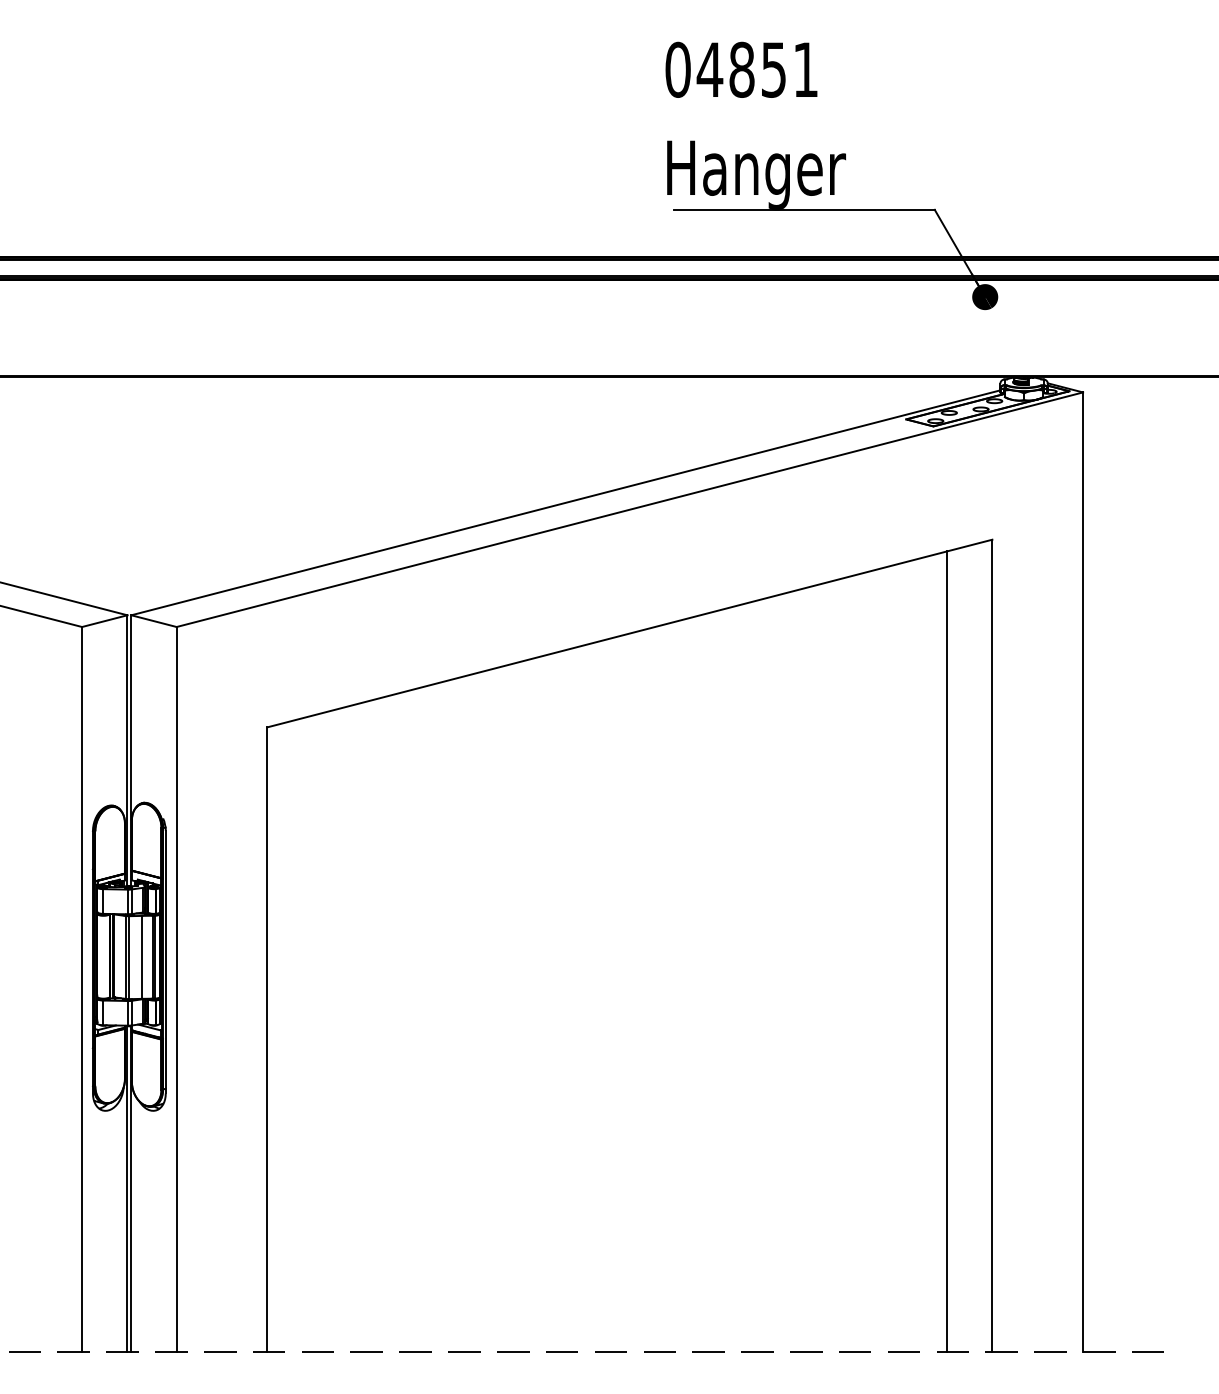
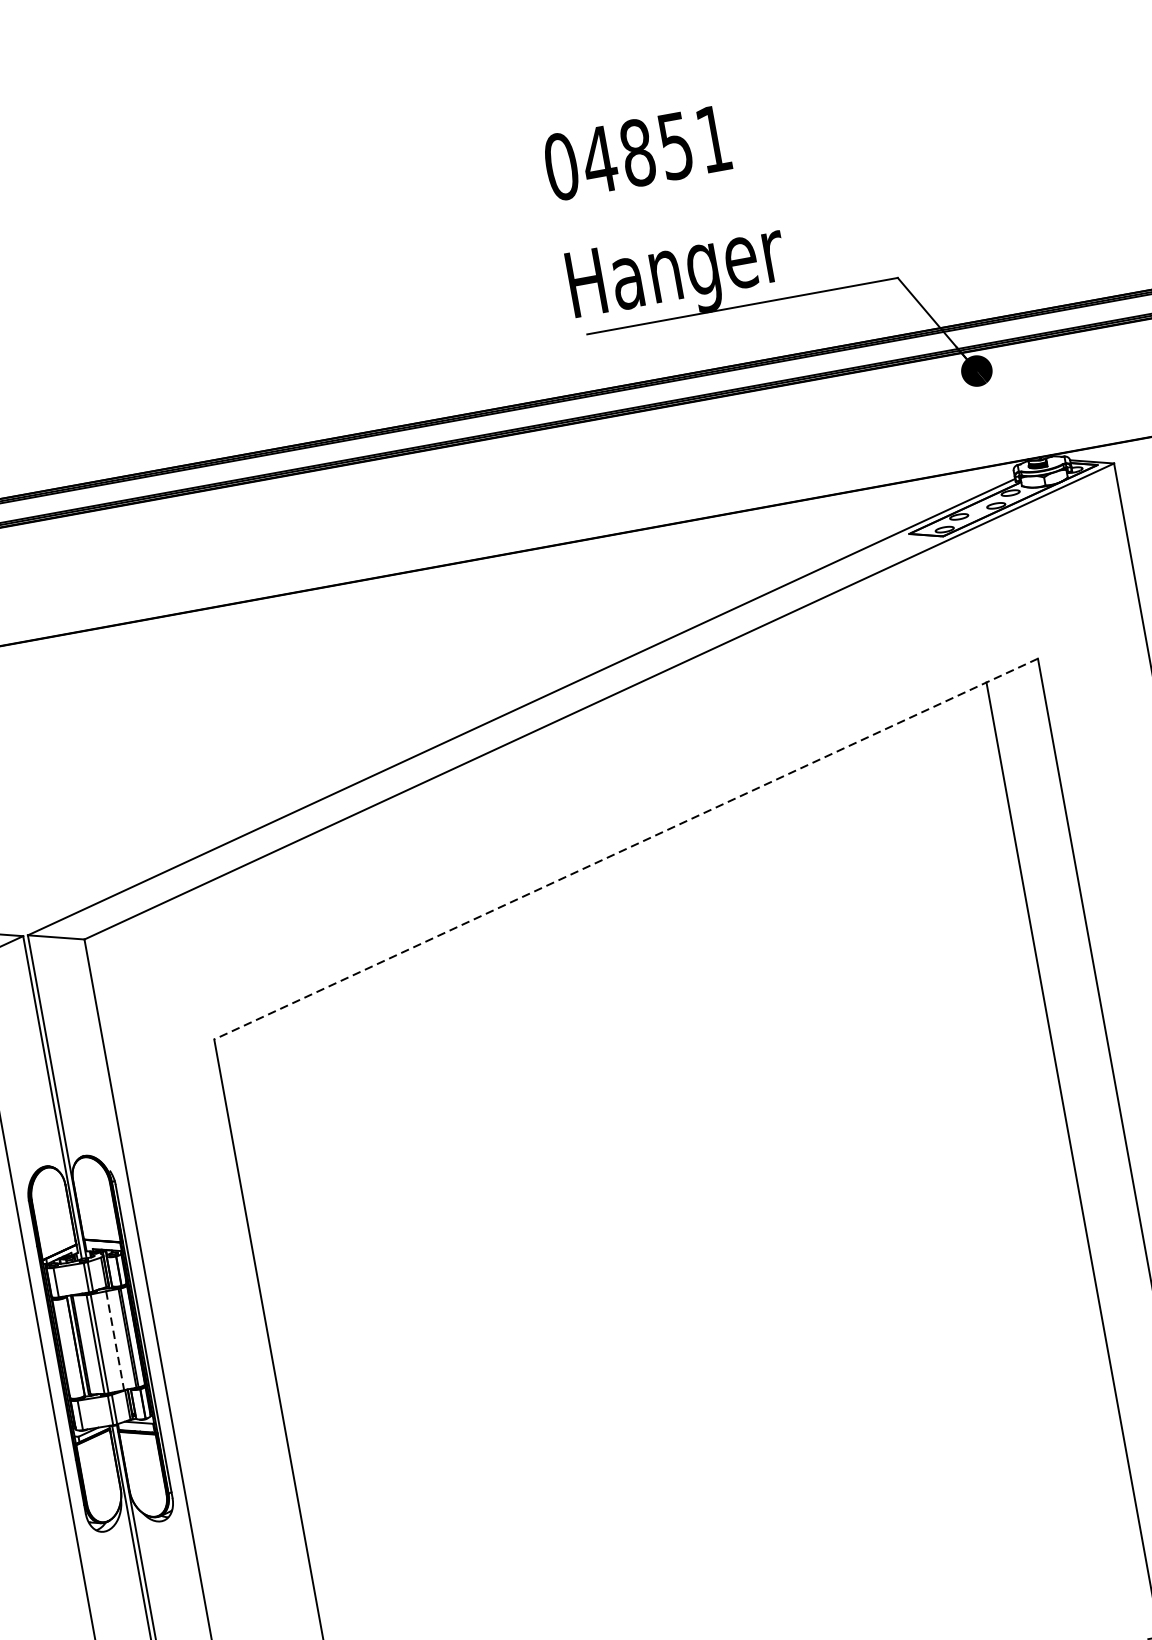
line: (629, 633) -> (625, 849), solid -> dashed
line: (142, 957) -> (115, 1340), solid -> dashed

